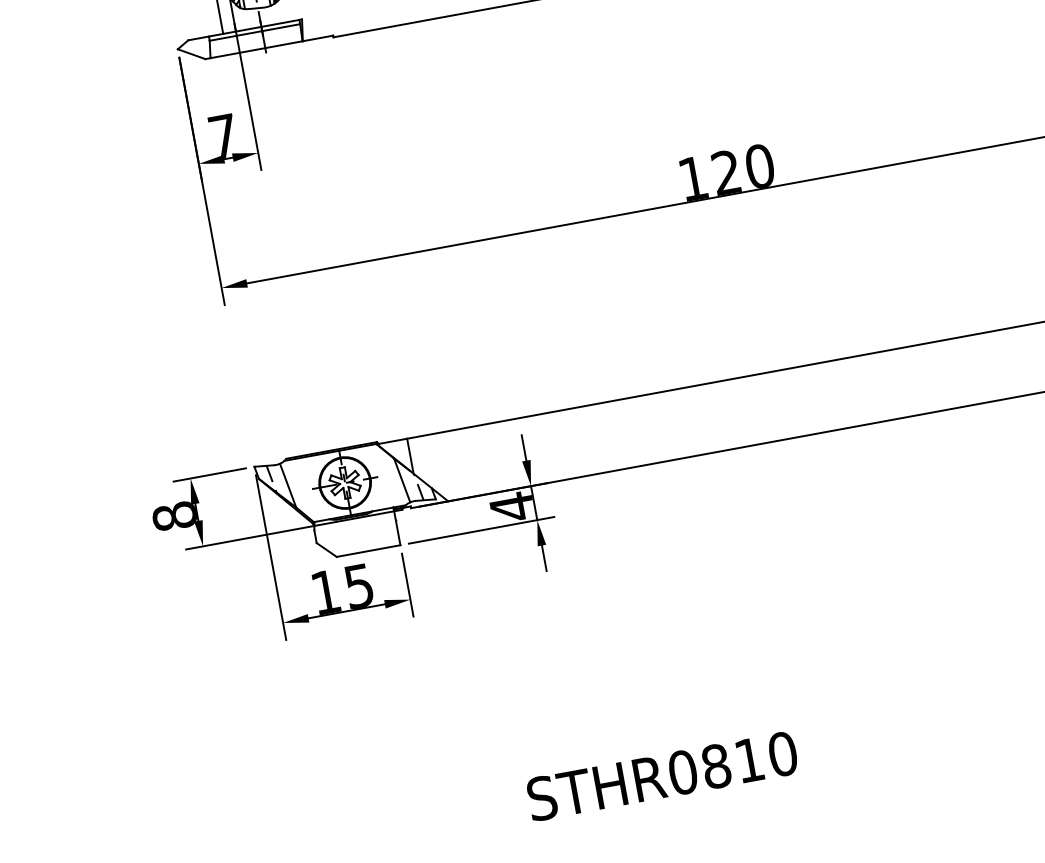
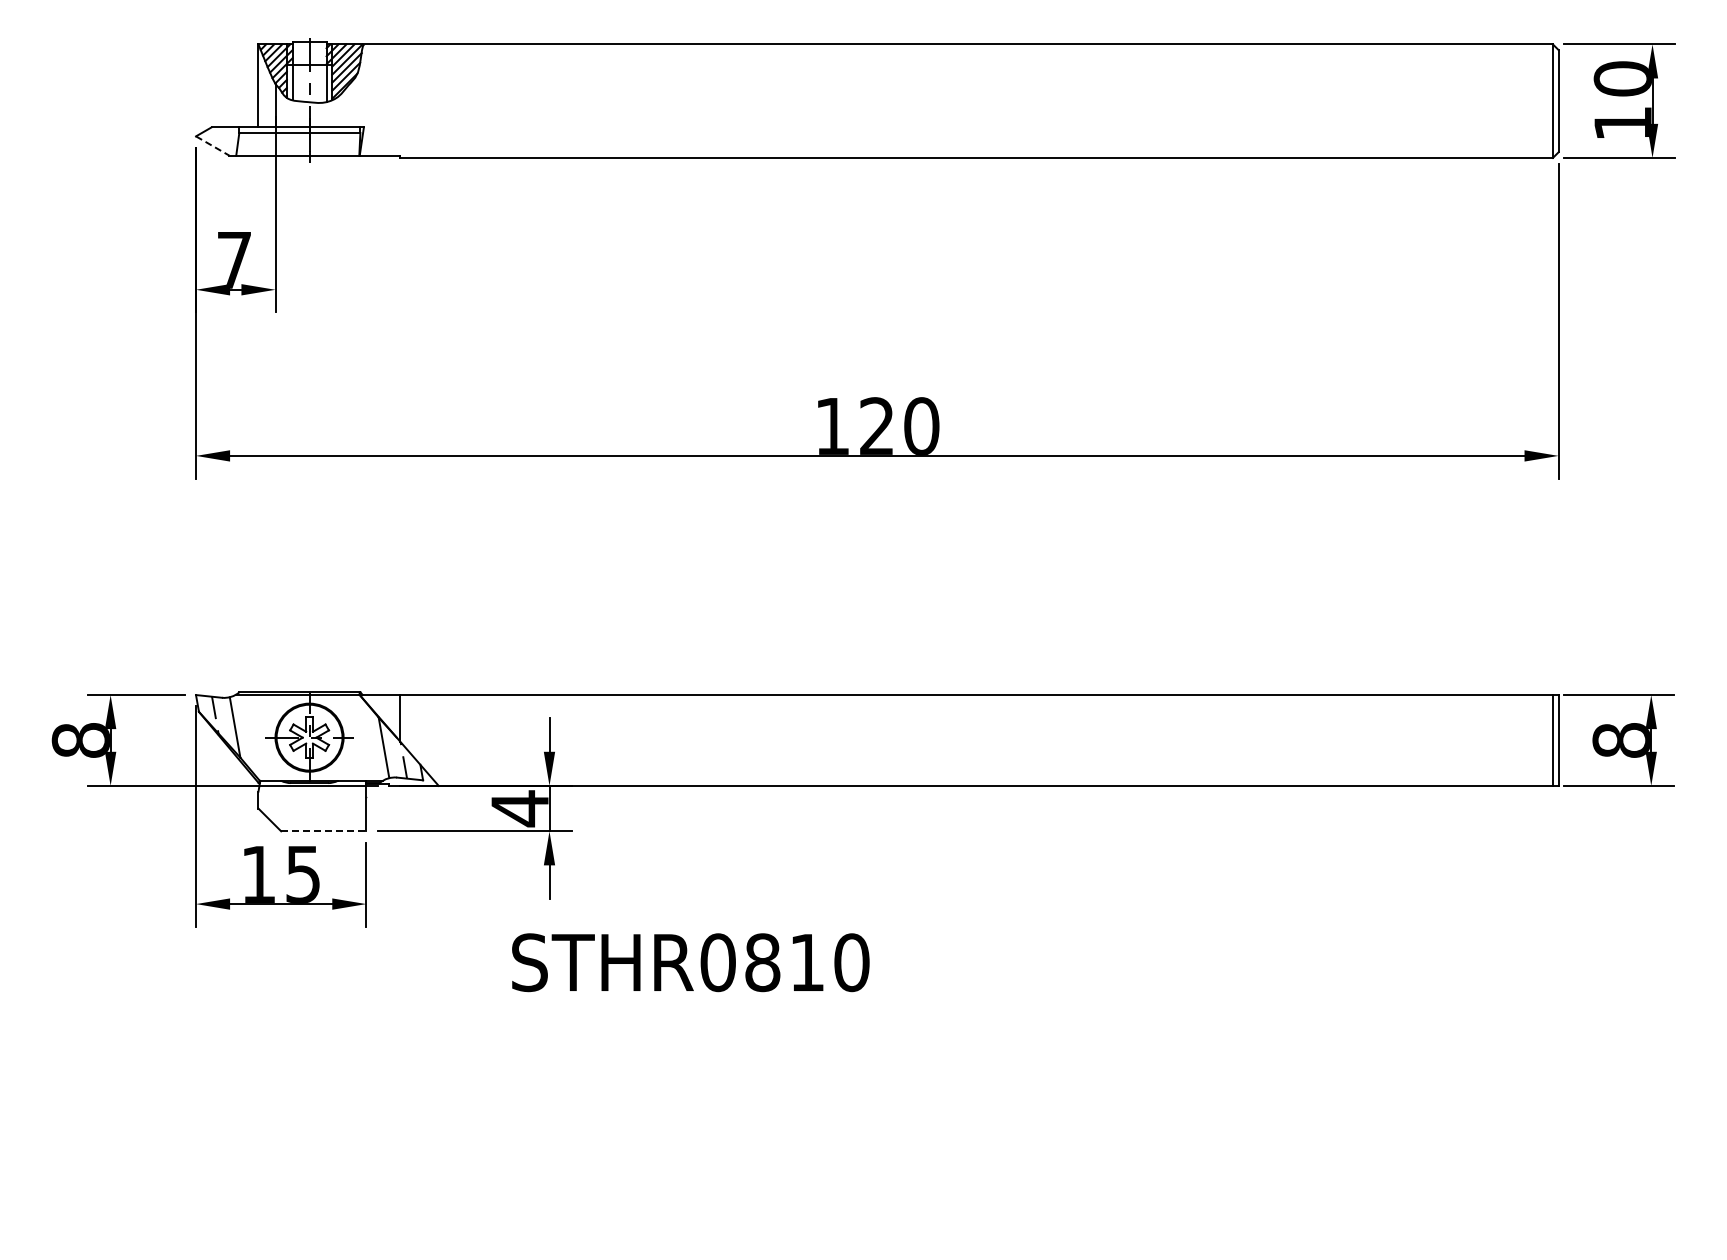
line: (192, 54) -> (213, 146), solid -> dashed
line: (368, 551) -> (323, 831), solid -> dashed
text: (662, 776) -> (690, 962), moved

